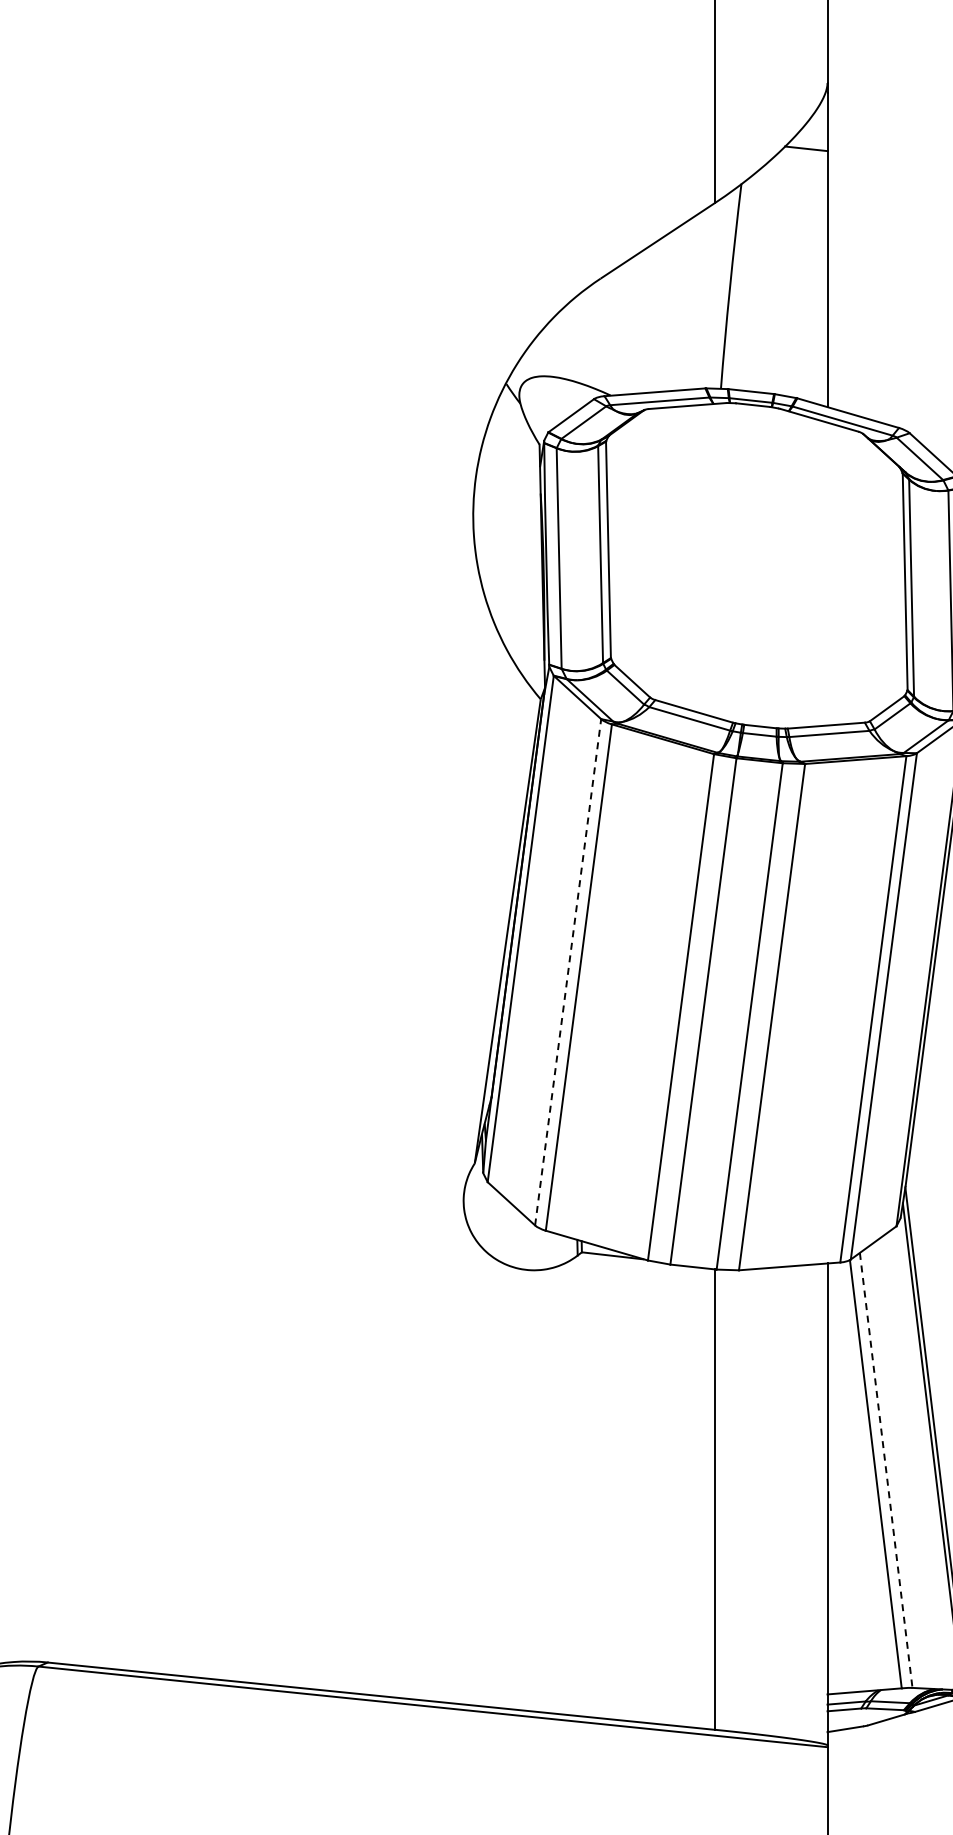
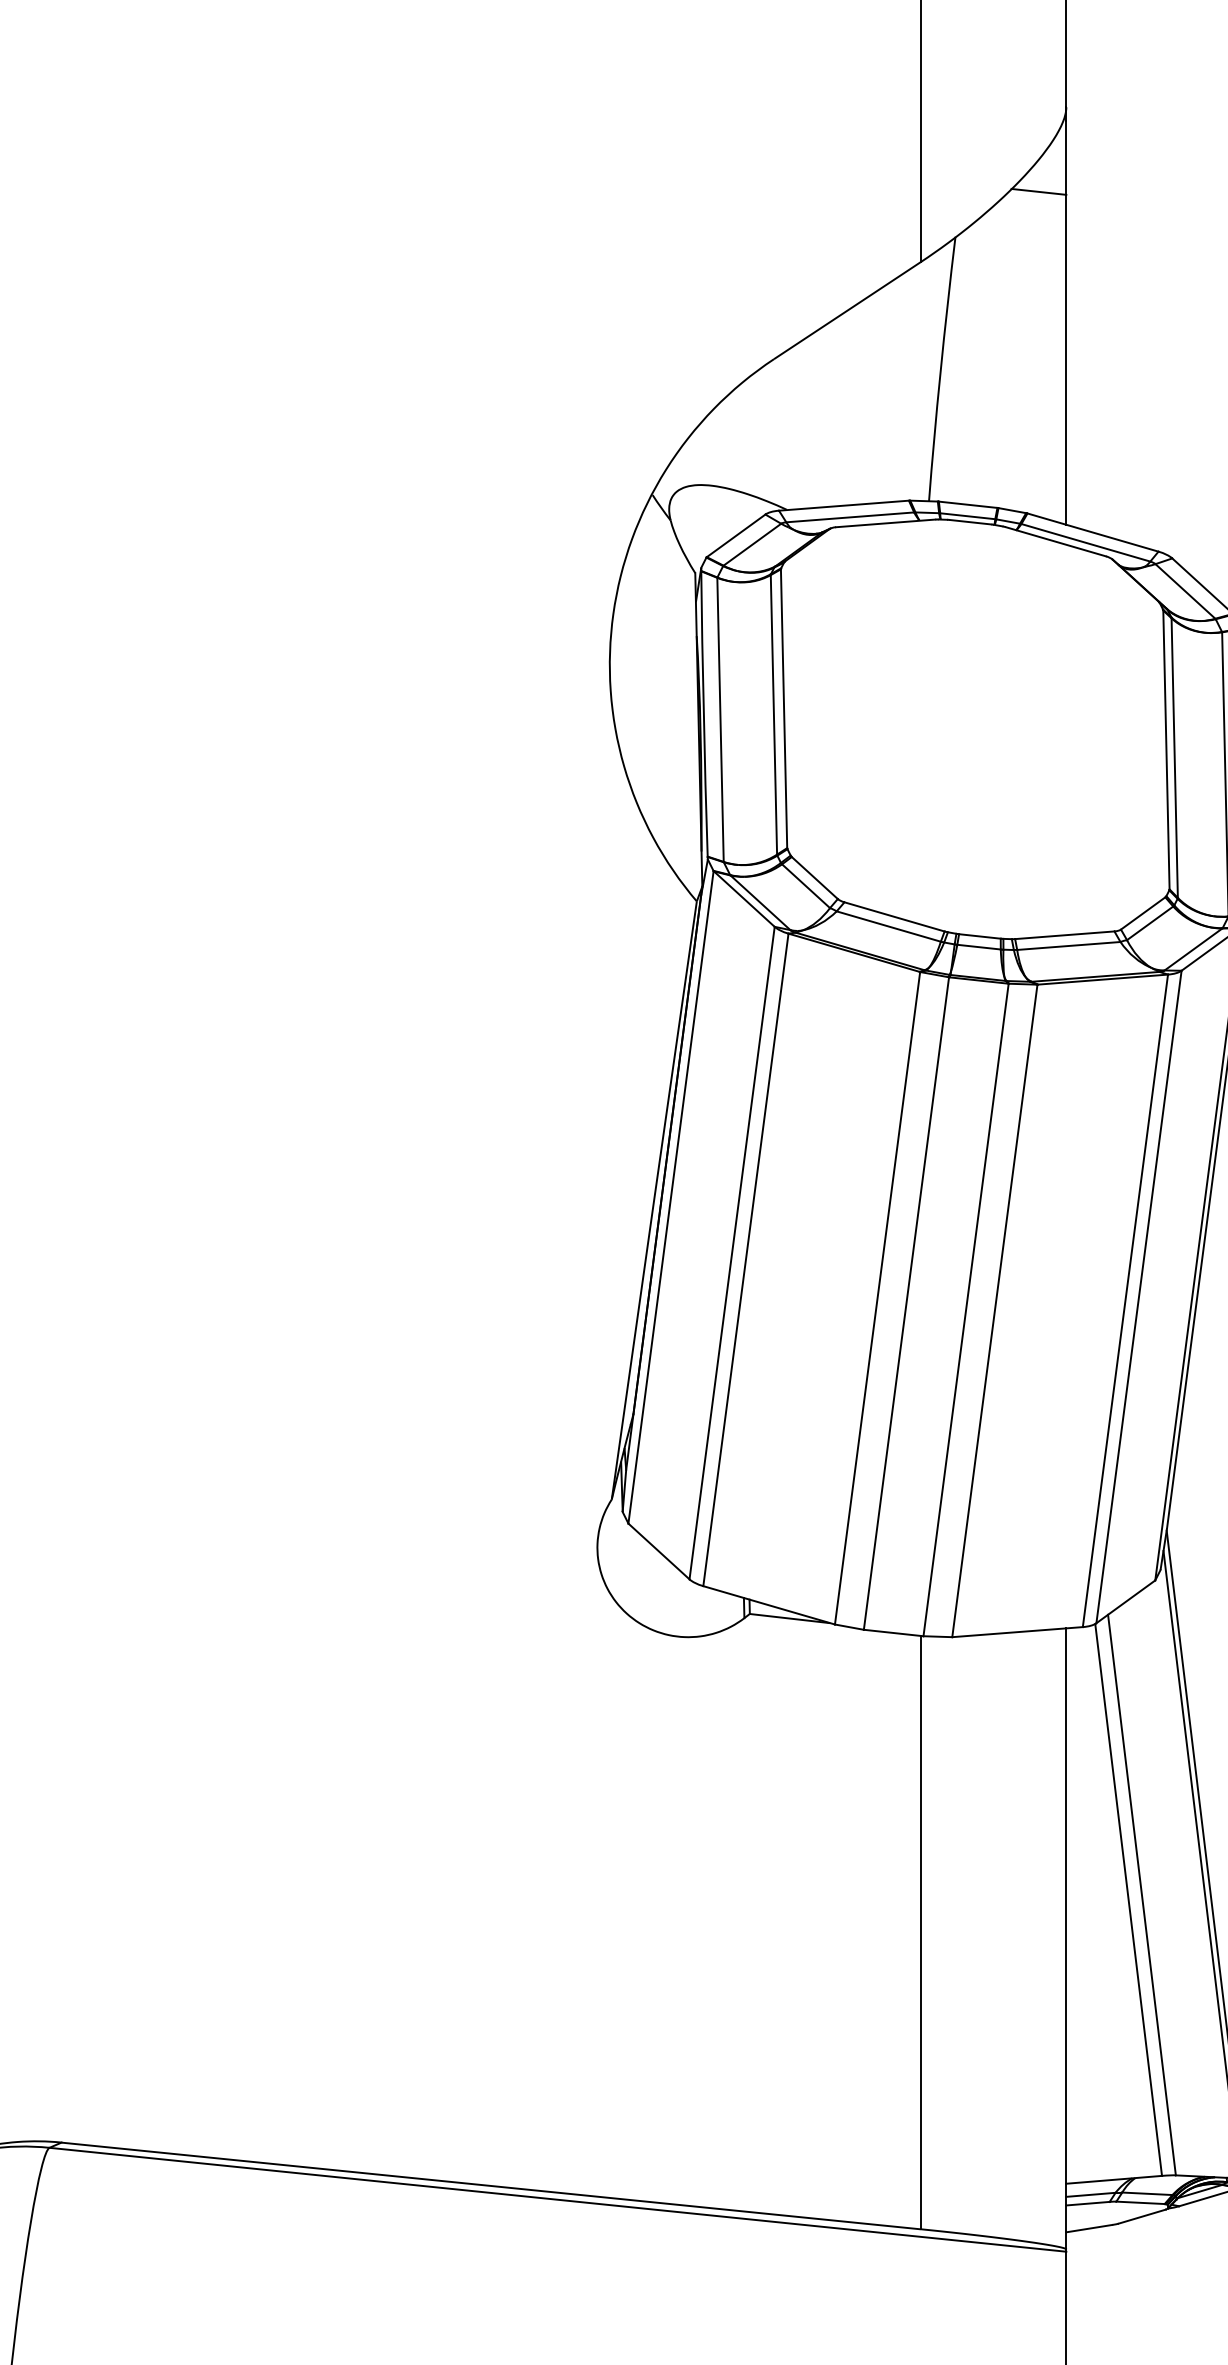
line: (568, 971) -> (732, 1252), dashed -> solid
line: (886, 1470) -> (1142, 1895), dashed -> solid

